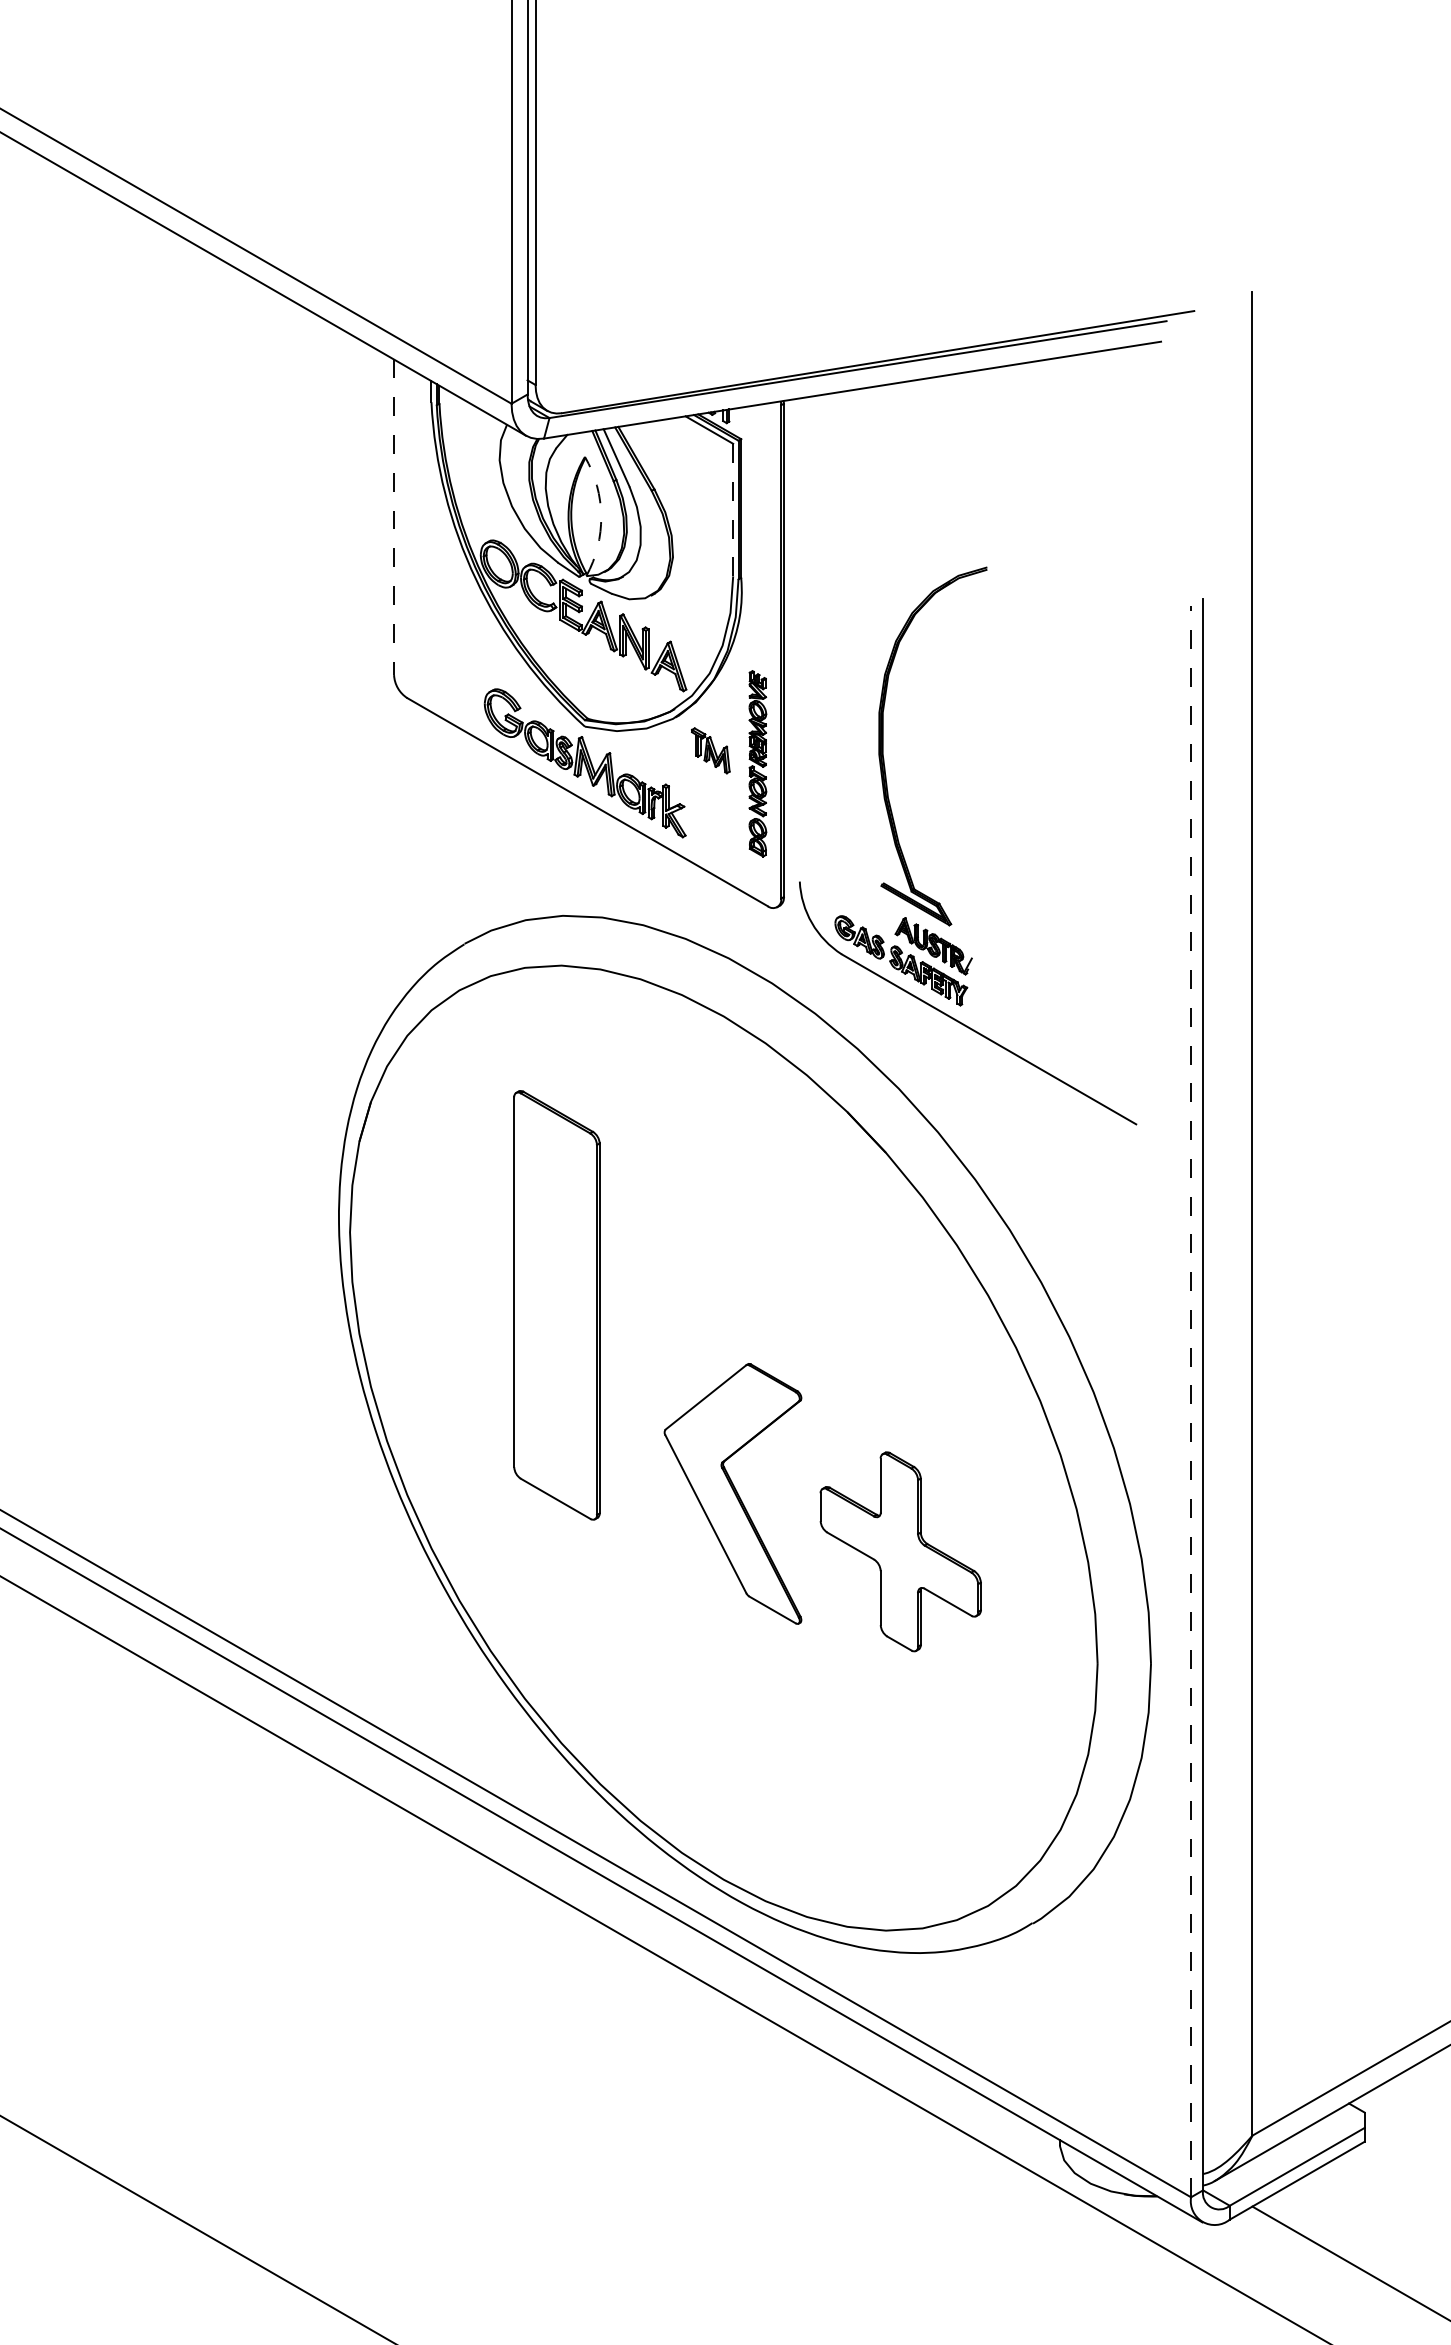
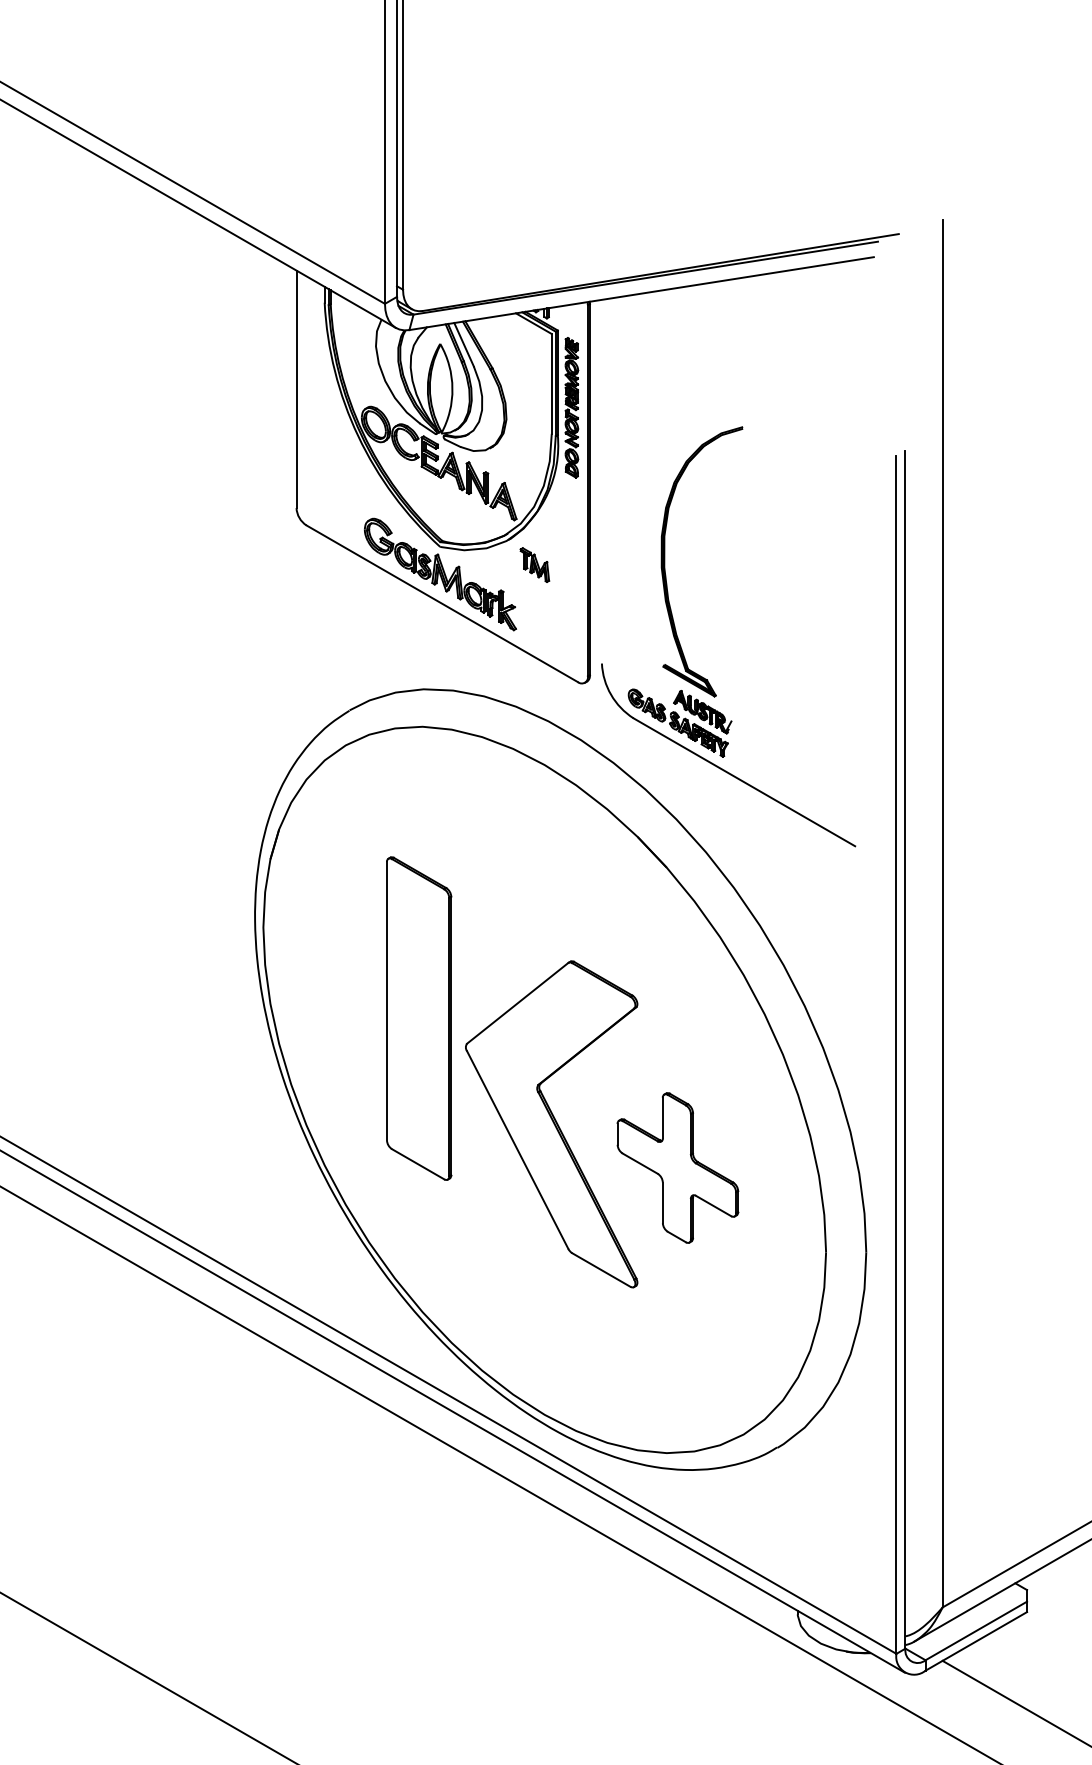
line: (733, 509) -> (552, 383), dashed -> solid
arc: (601, 516) -> (452, 388), dashed -> solid
line: (394, 517) -> (296, 389), dashed -> solid
part: (757, 763) -> (571, 407), moved
part: (556, 1305) -> (418, 1018), moved
line: (1191, 1401) -> (896, 1054), dashed -> solid
part: (732, 1493) -> (551, 1124), size x1.67

